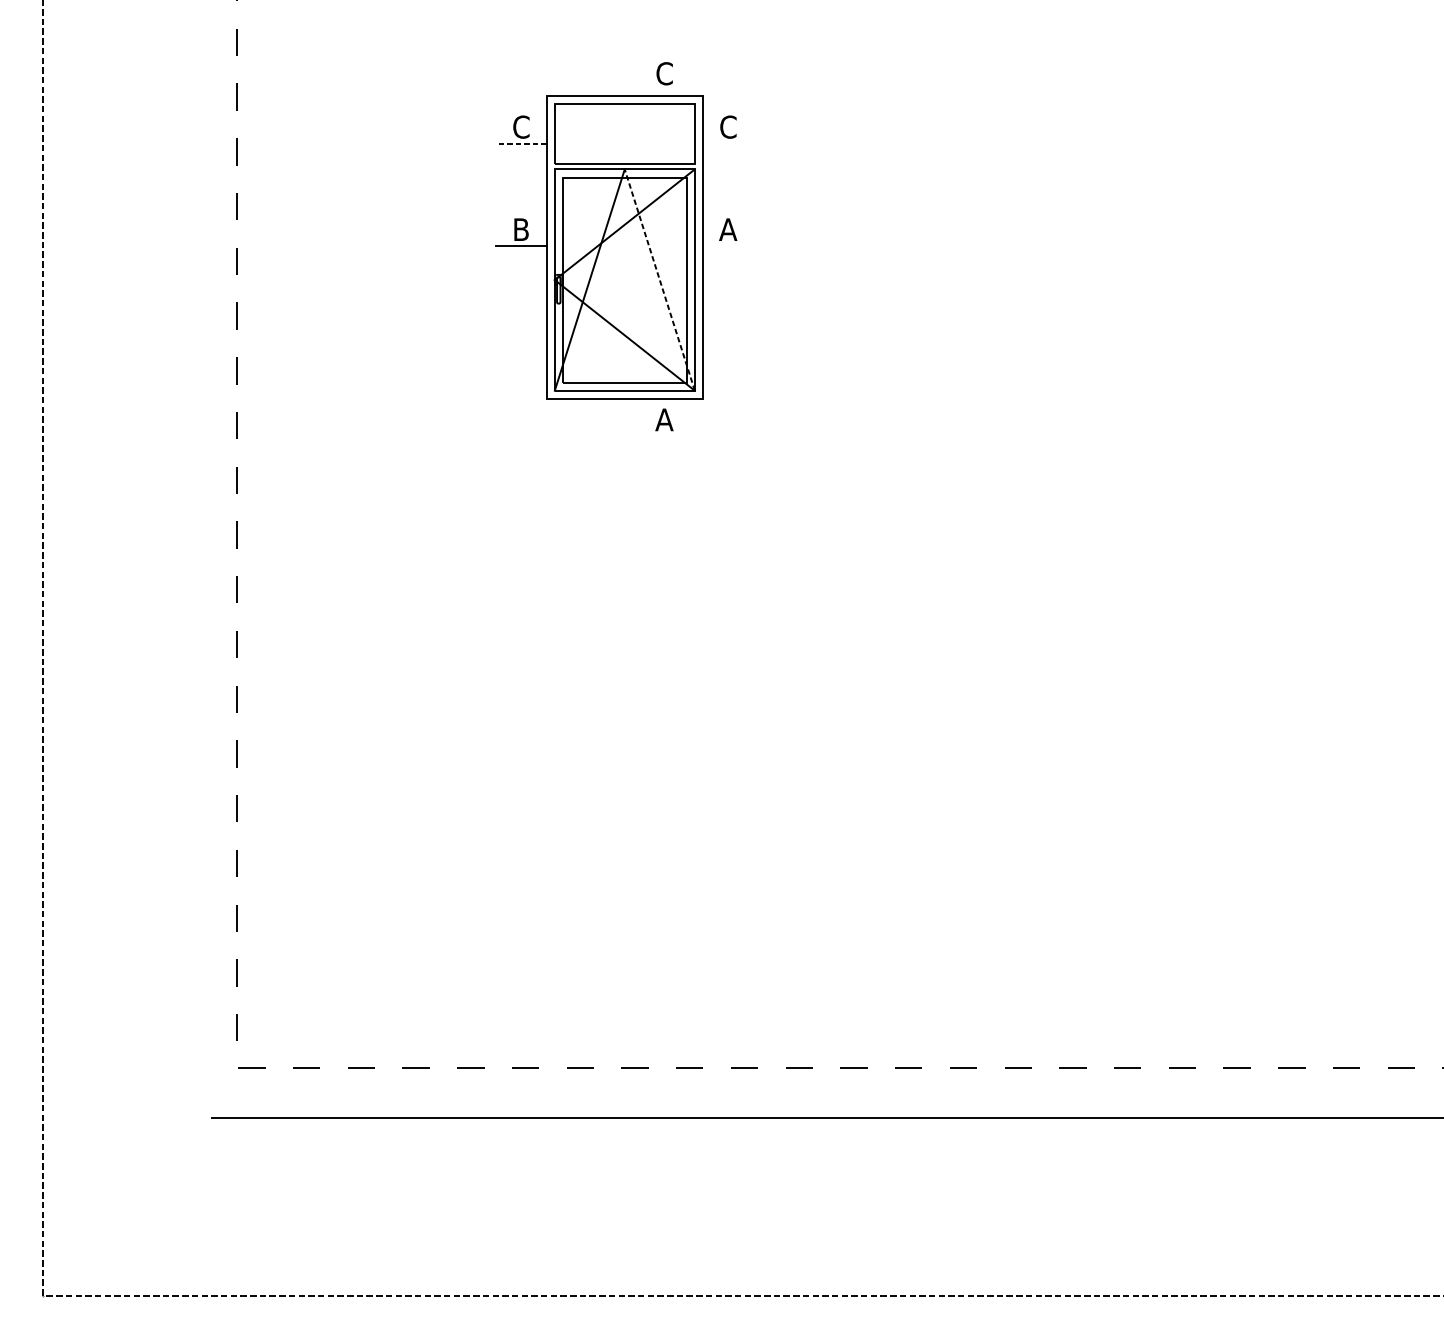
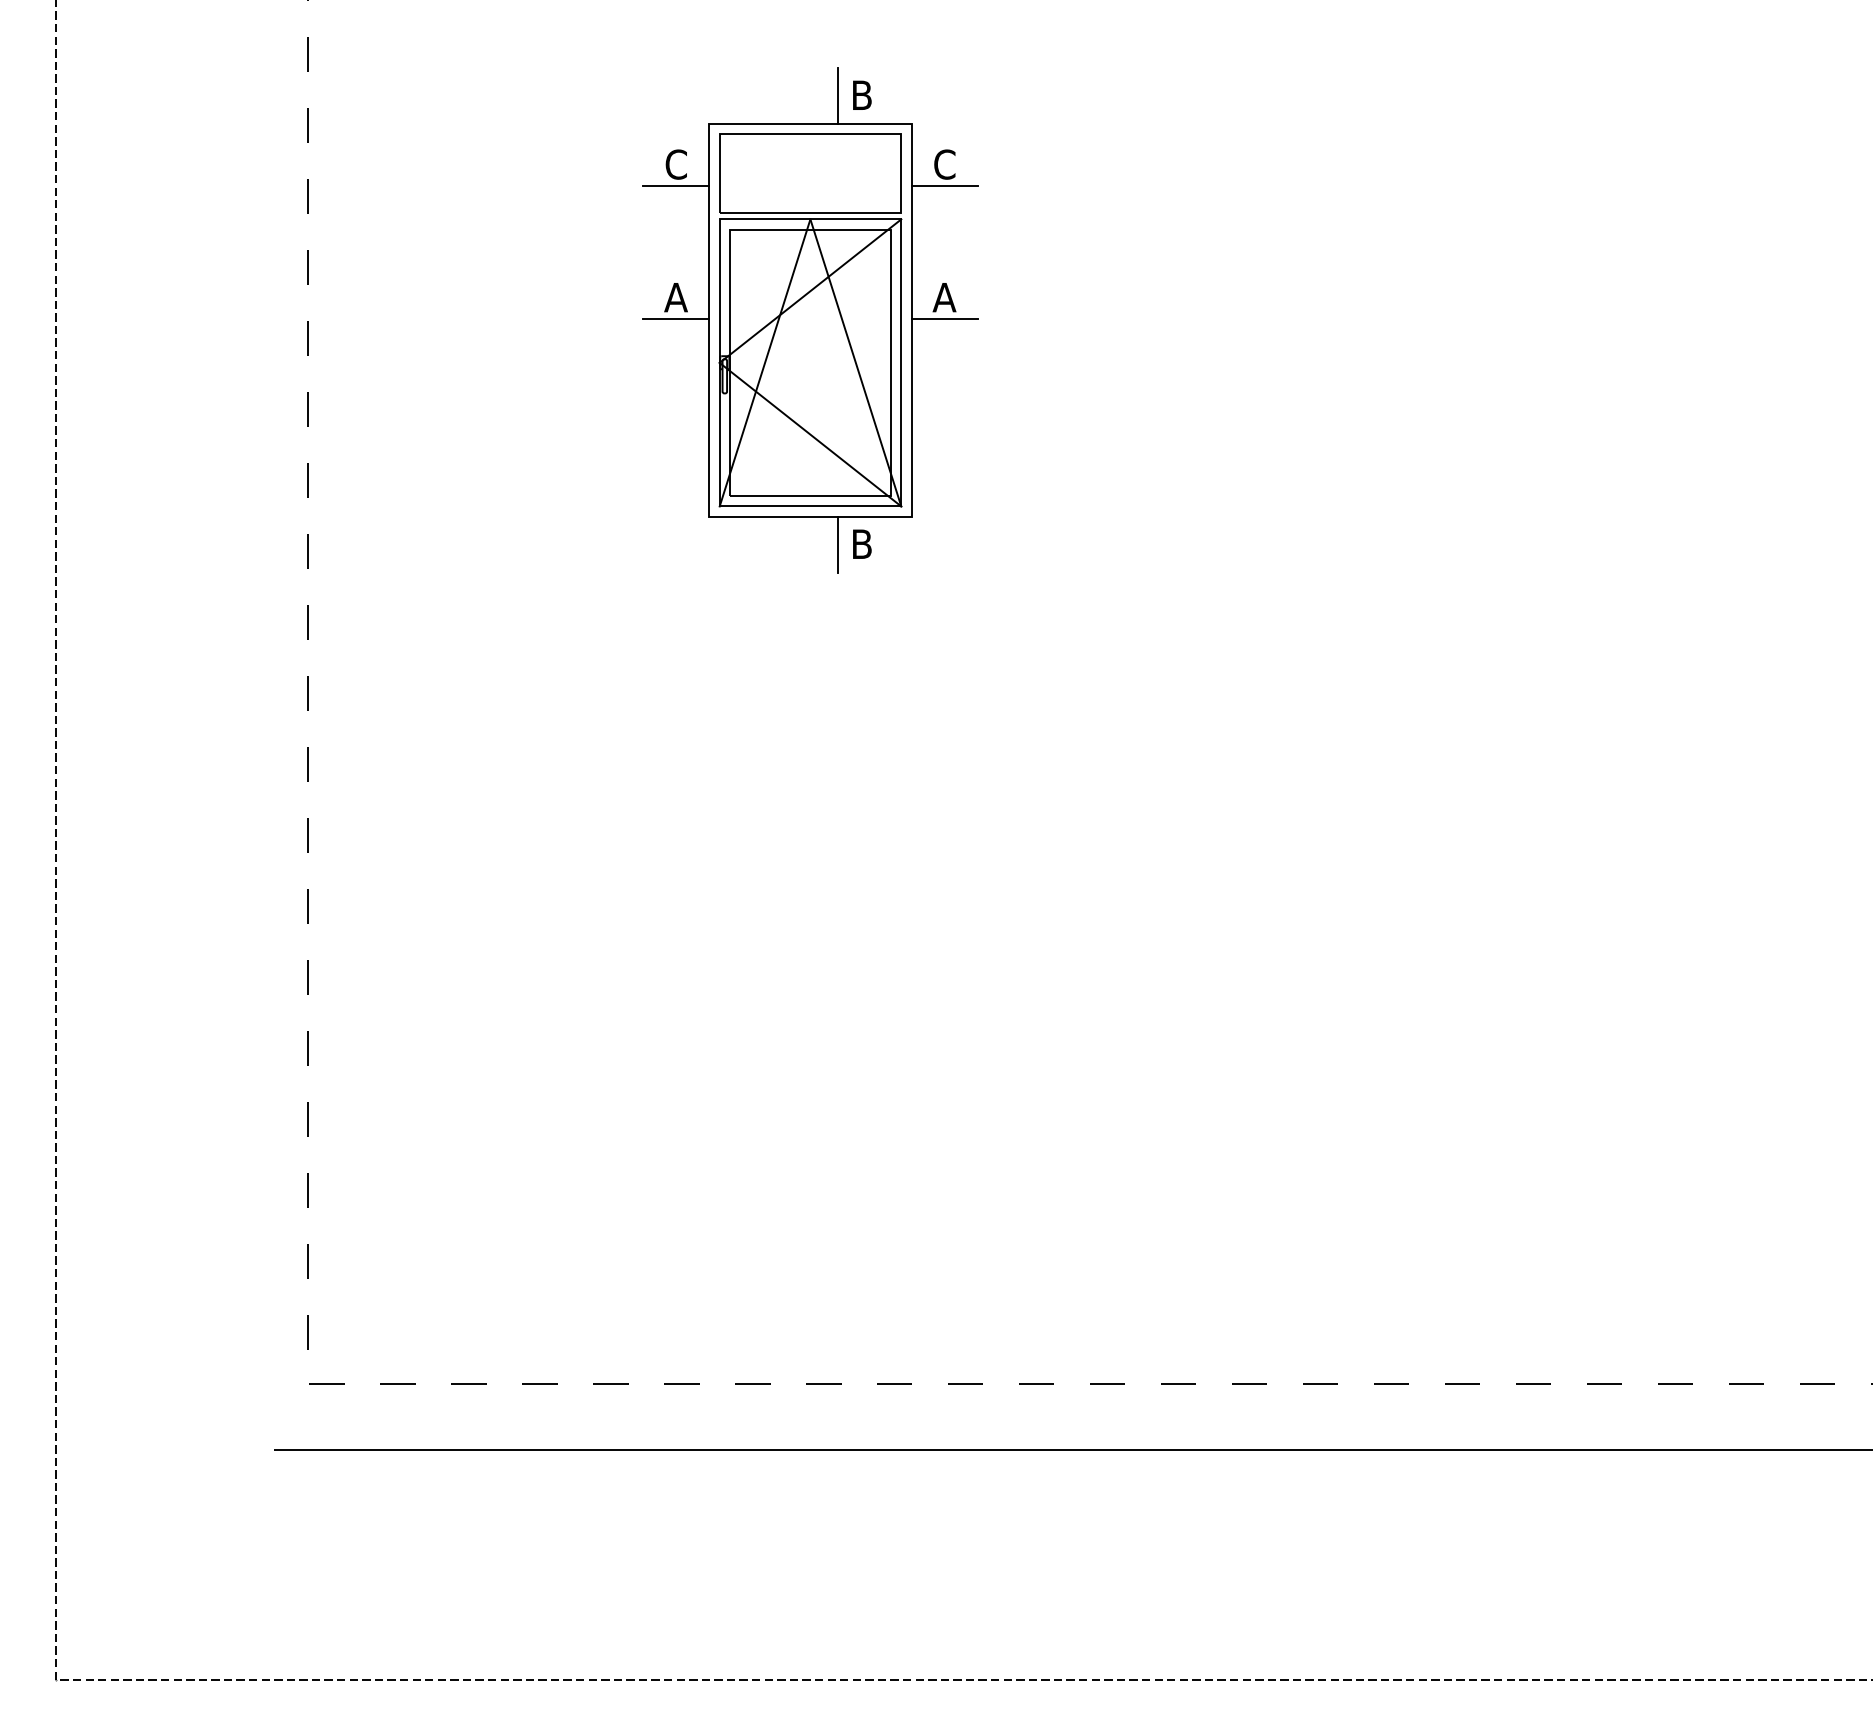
line: (645, 73) -> (837, 95), added
text: (664, 73) -> (861, 95), C -> B
line: (521, 144) -> (676, 186), dashed -> solid
line: (728, 144) -> (944, 186), added
text: (520, 229) -> (675, 297), B -> A
line: (728, 246) -> (944, 319), added
line: (659, 279) -> (855, 362), dashed -> solid
text: (664, 419) -> (861, 543), A -> B
line: (645, 420) -> (837, 544), added

